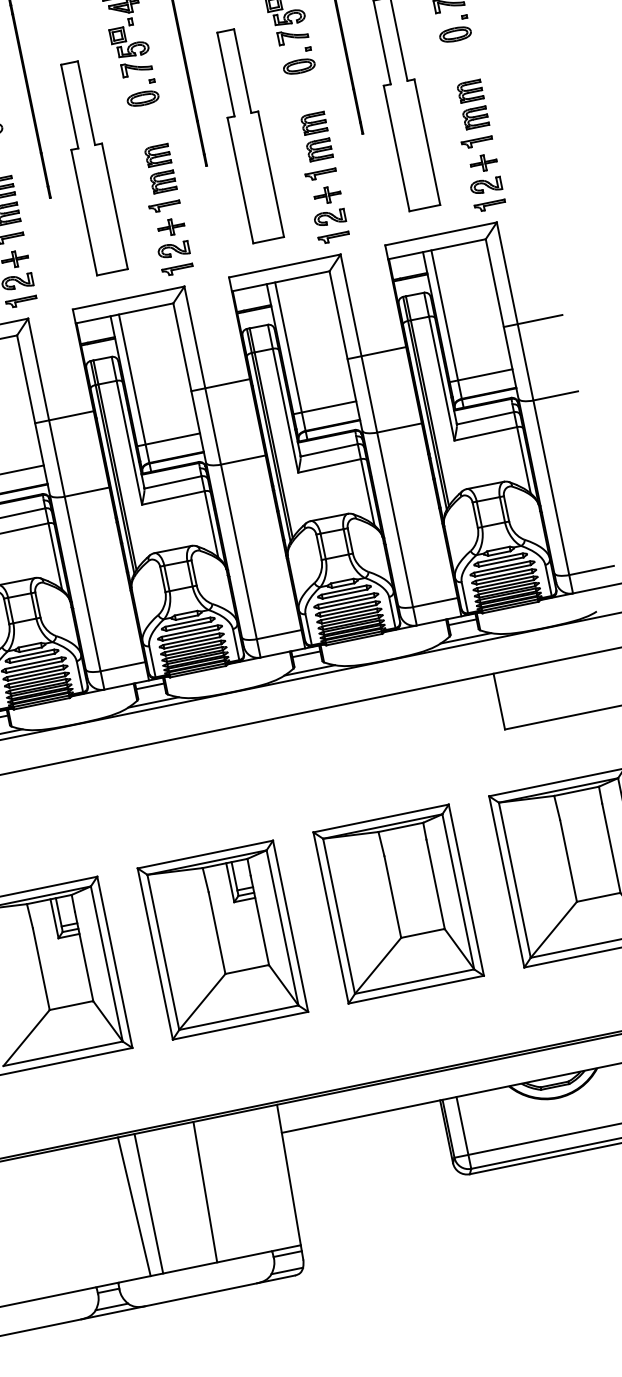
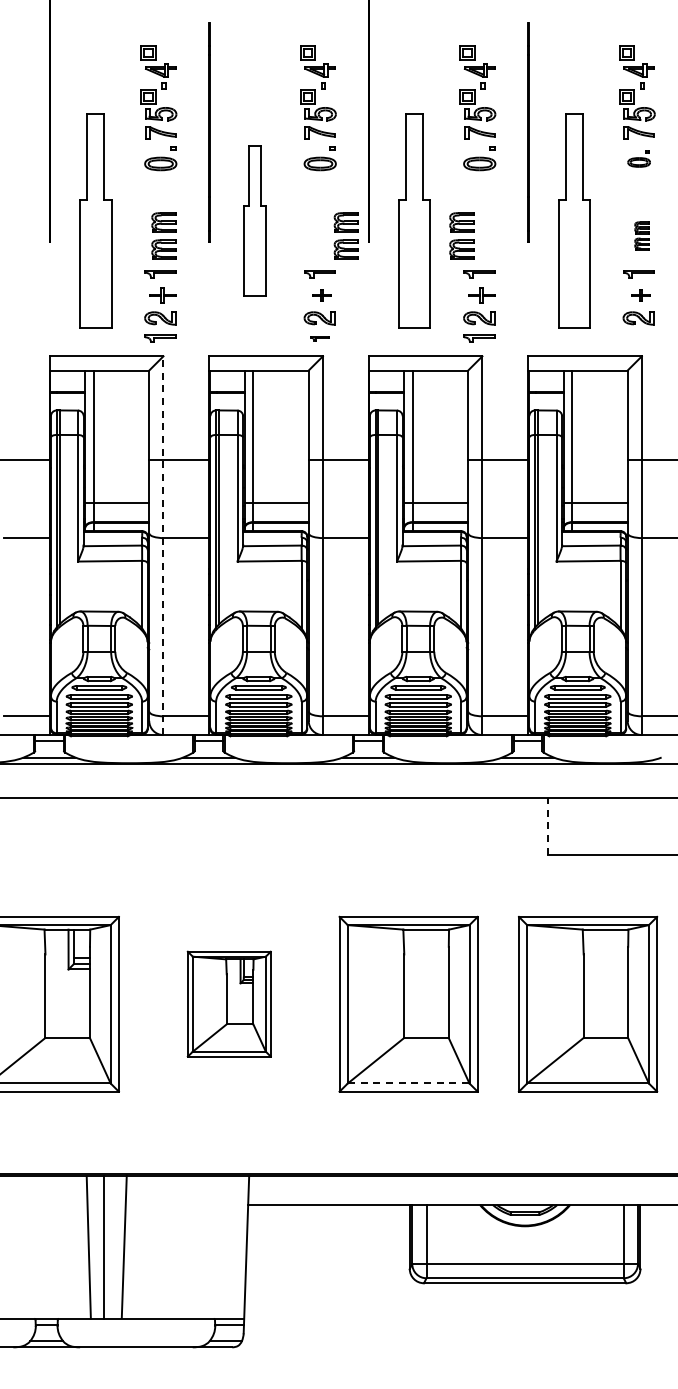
part: (453, 29) -> (638, 158), size x0.7
part: (472, 104) -> (641, 235), size x0.6
part: (316, 136) -> (461, 235), moved
part: (483, 163) -> (640, 295), size x0.7
part: (91, 167) -> (255, 220), size x0.7
part: (159, 168) -> (345, 235), moved
part: (489, 205) -> (638, 338), removed
part: (170, 227) -> (321, 295), size x0.7
part: (177, 269) -> (319, 338), size x0.6
line: (66, 503) -> (163, 545), solid -> dashed
line: (498, 701) -> (547, 825), solid -> dashed
part: (223, 939) -> (229, 1003), size x0.6
line: (414, 981) -> (408, 1083), solid -> dashed
line: (204, 1192) -> (123, 1246), moved

